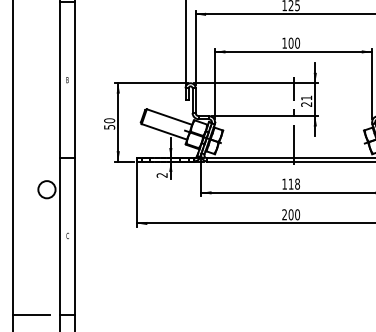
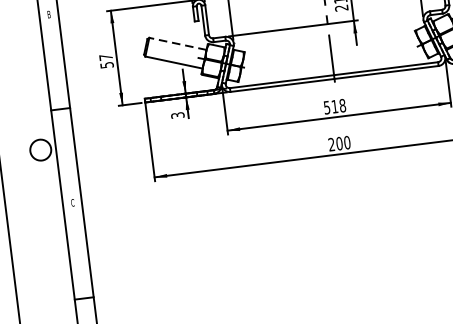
line: (169, 116) -> (177, 43), solid -> dashed
text: (109, 120) -> (105, 57), 50 -> 57
text: (162, 175) -> (178, 115), 2 -> 3
text: (284, 183) -> (326, 106), 118 -> 518
line: (31, 315) -> (41, 304), removed

